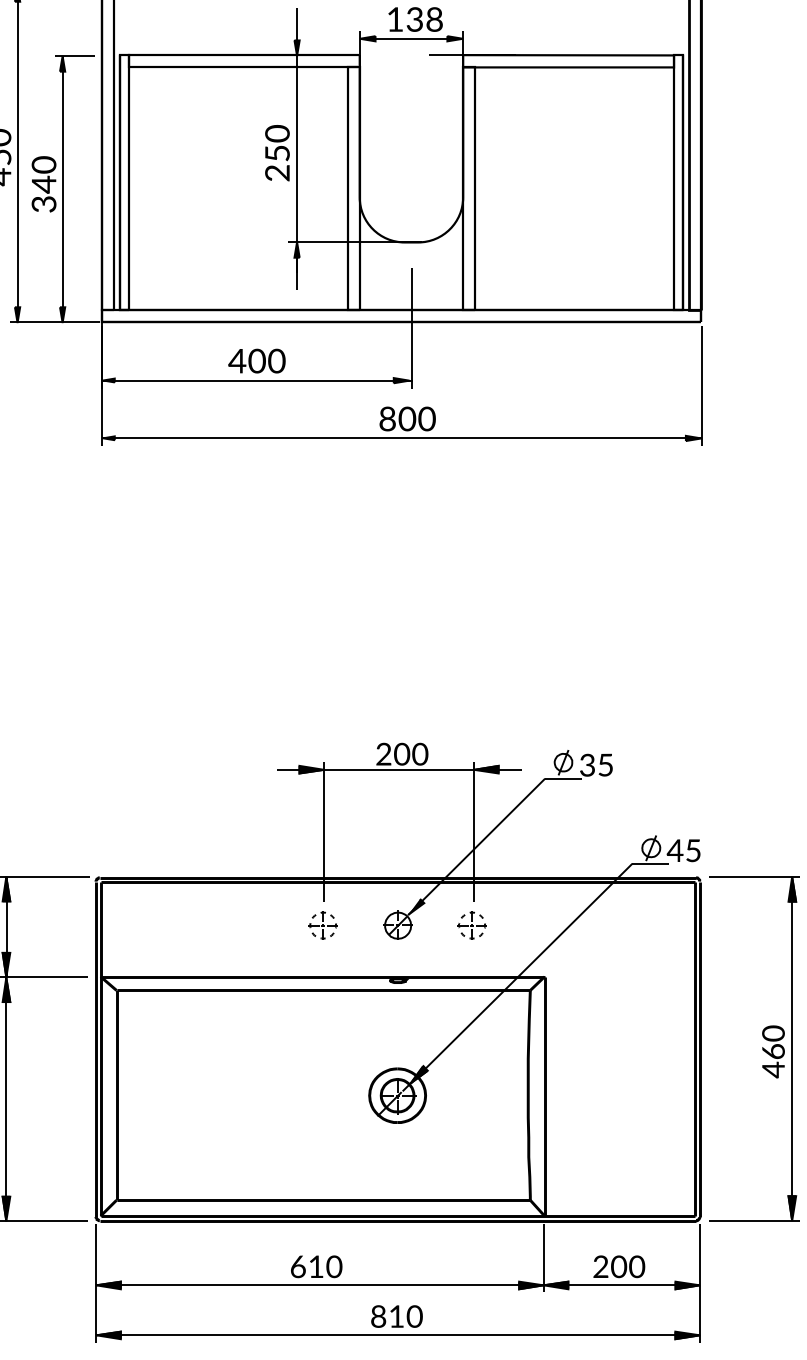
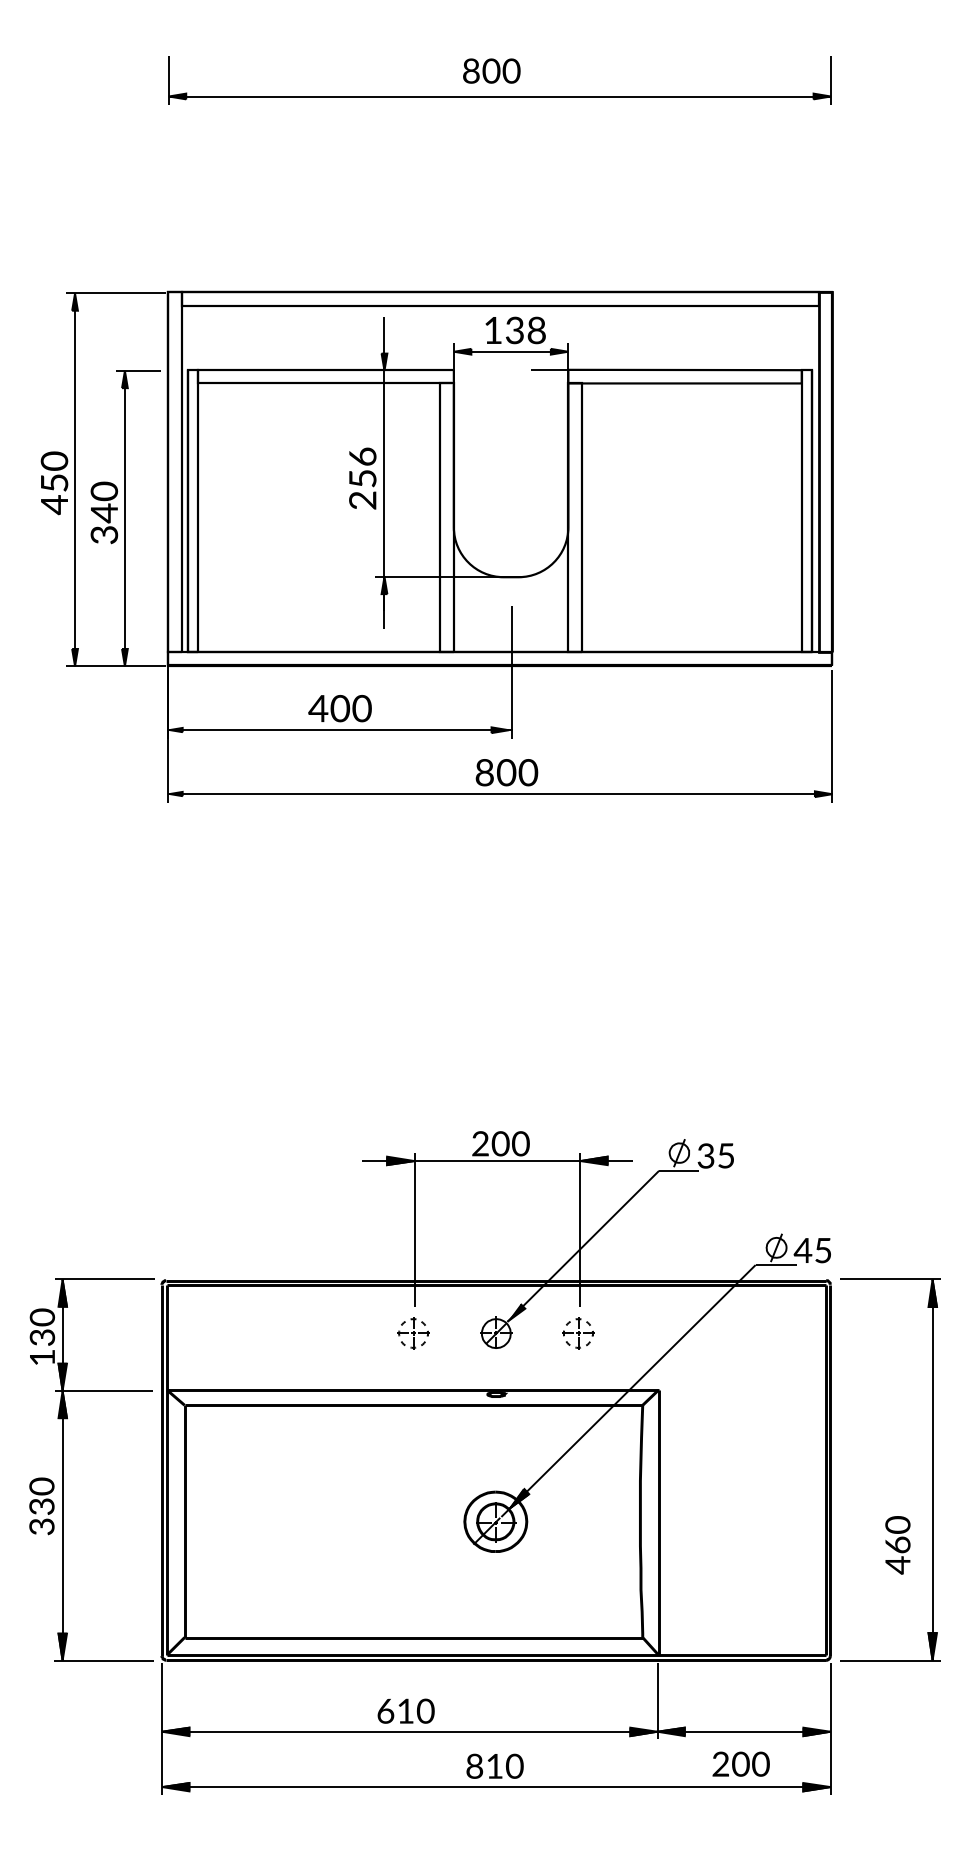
text: (277, 133) -> (362, 456), 250 -> 256
text: (773, 1052) -> (897, 1545), moved
text: (618, 1266) -> (740, 1763), moved

